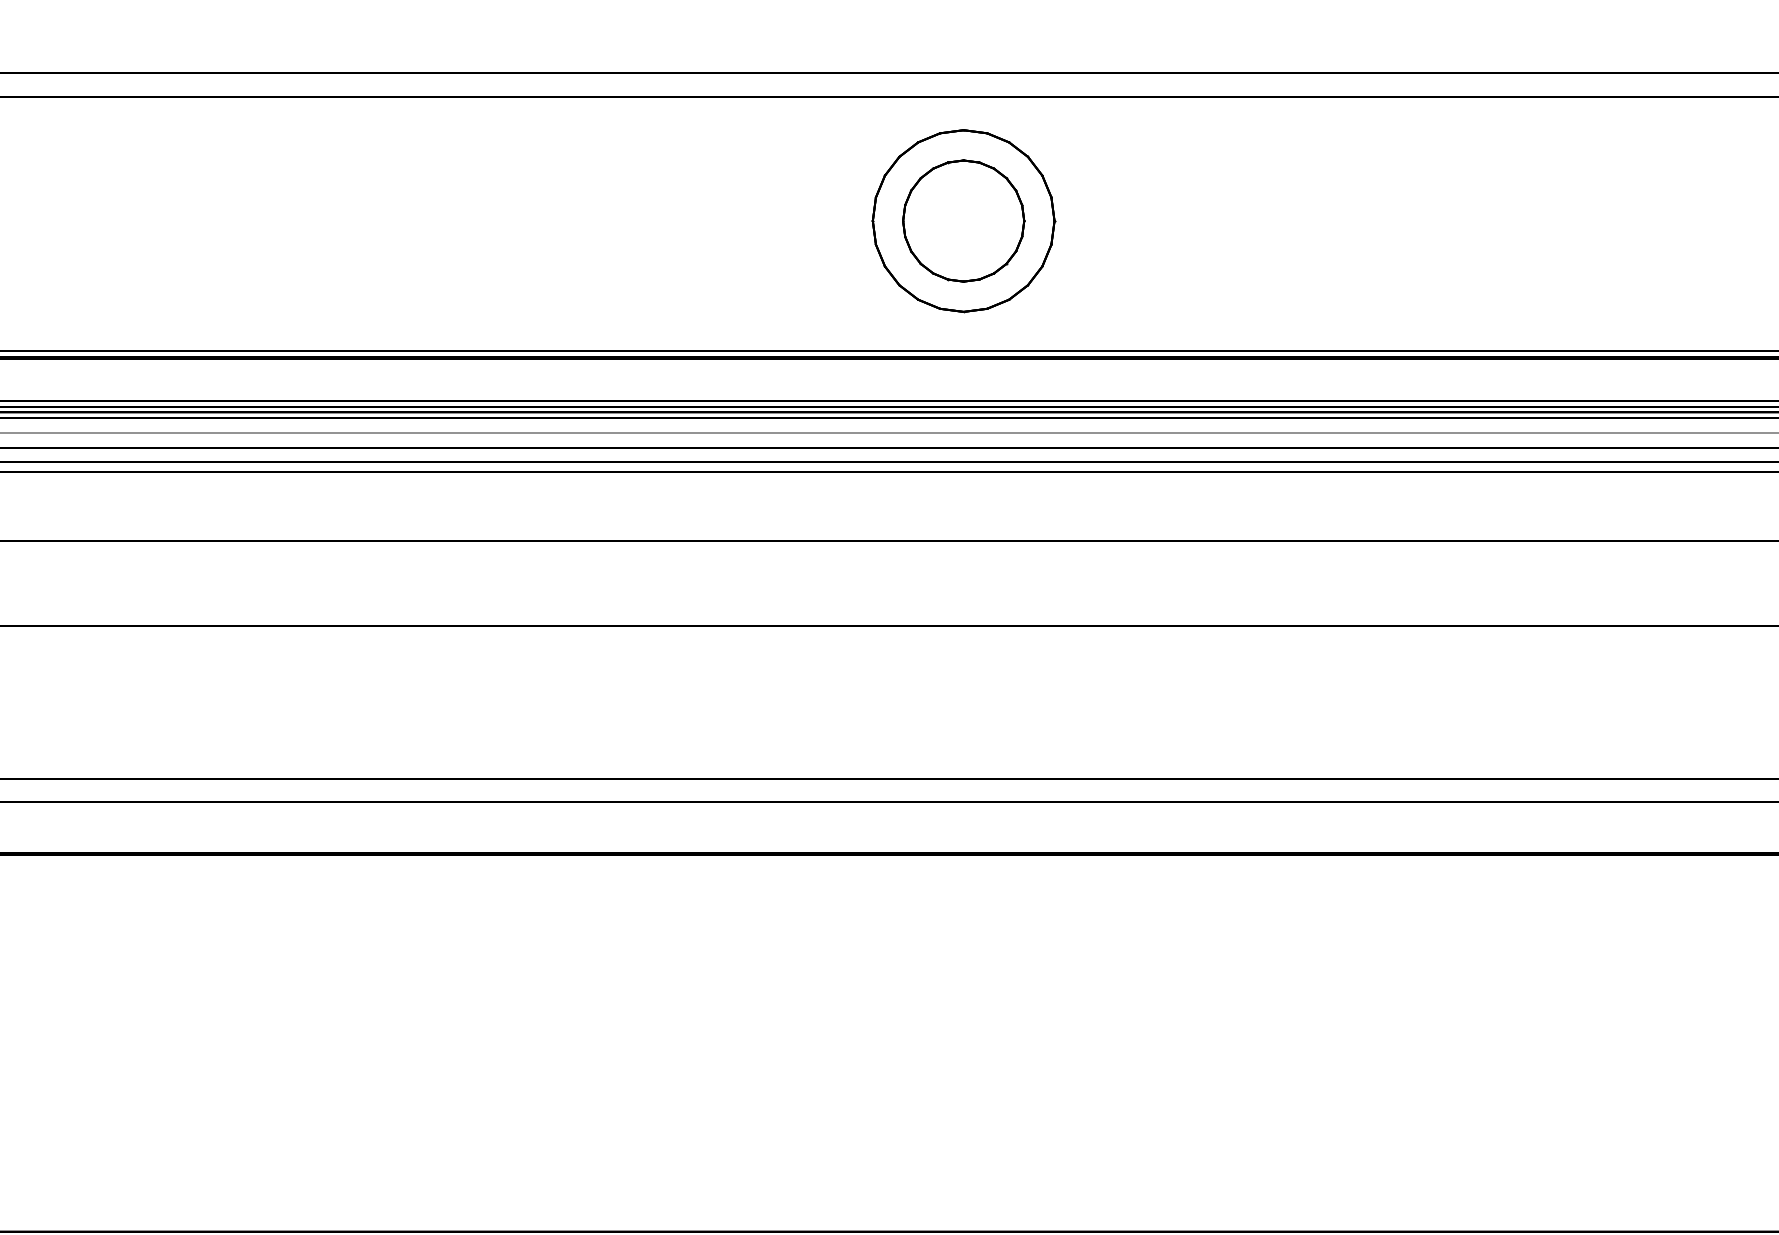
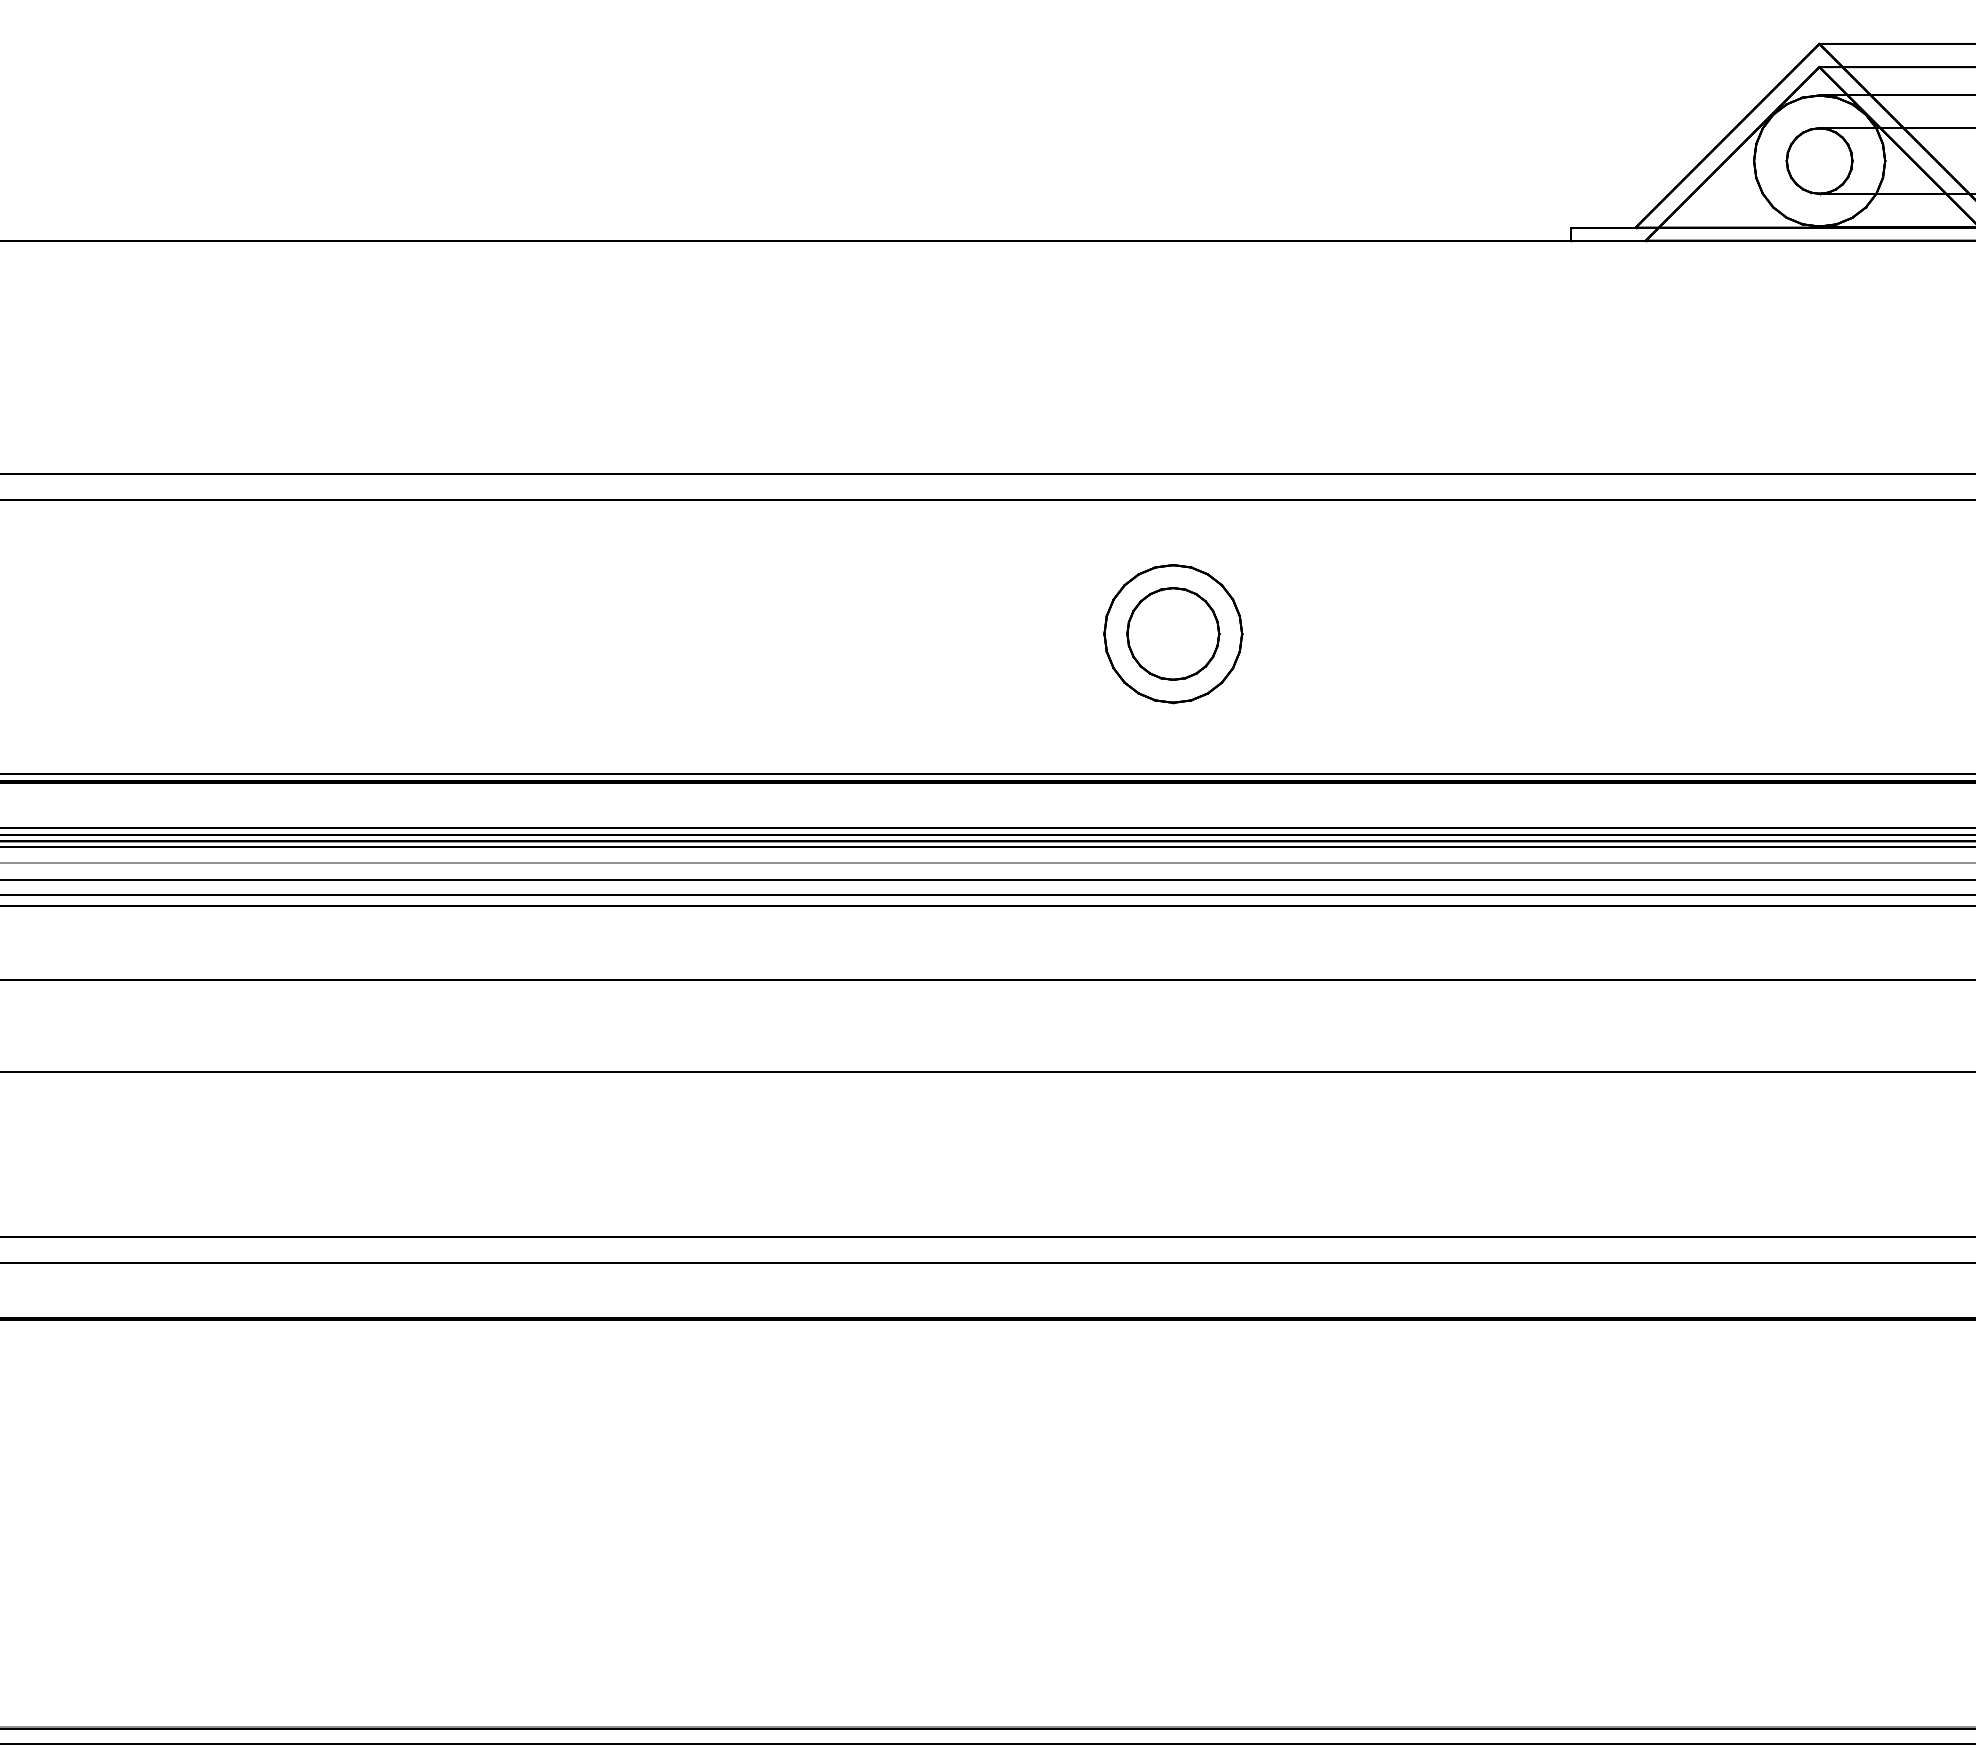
part: (963, 220) -> (1173, 633), size x0.7

